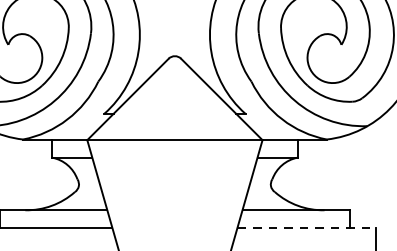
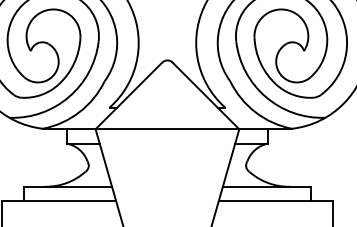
line: (306, 228) -> (275, 201), dashed -> solid

